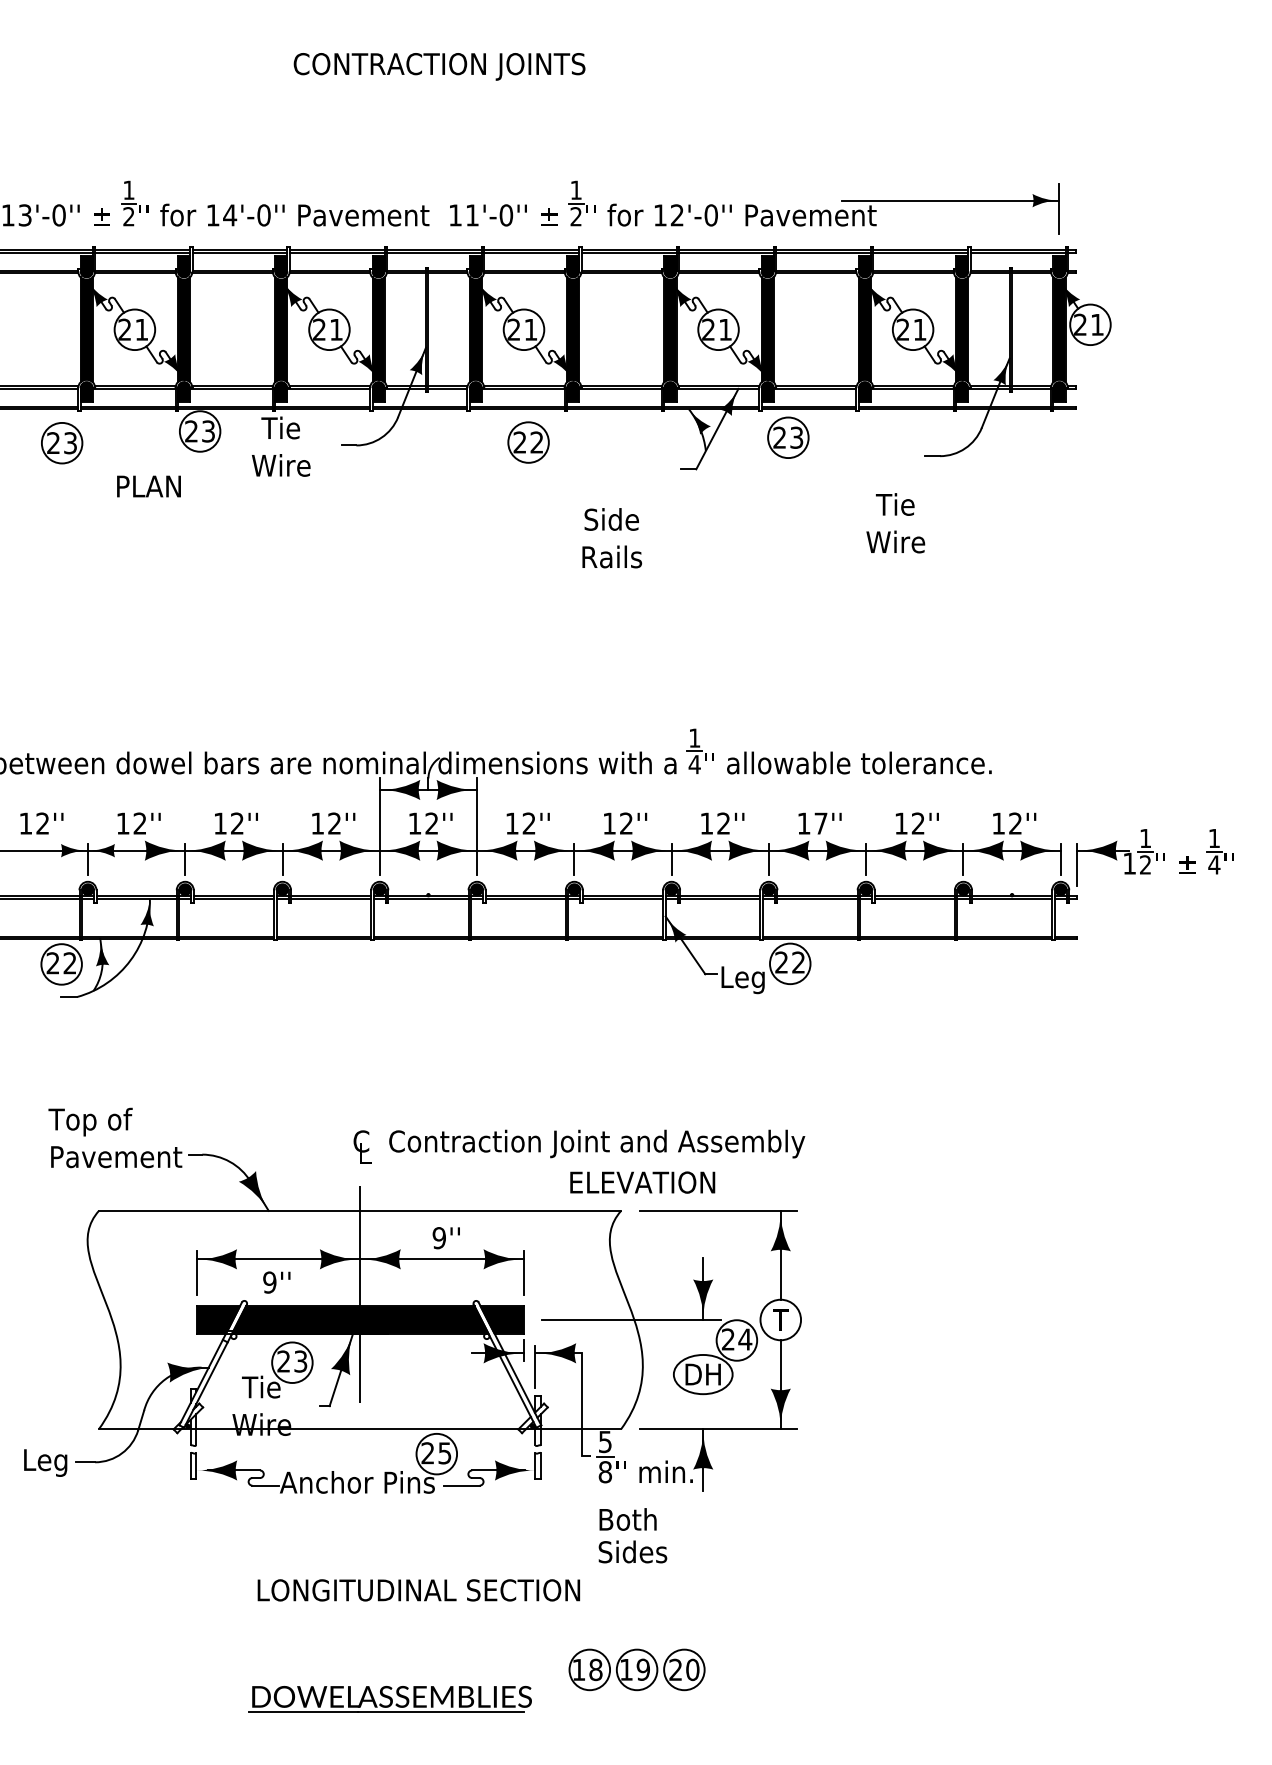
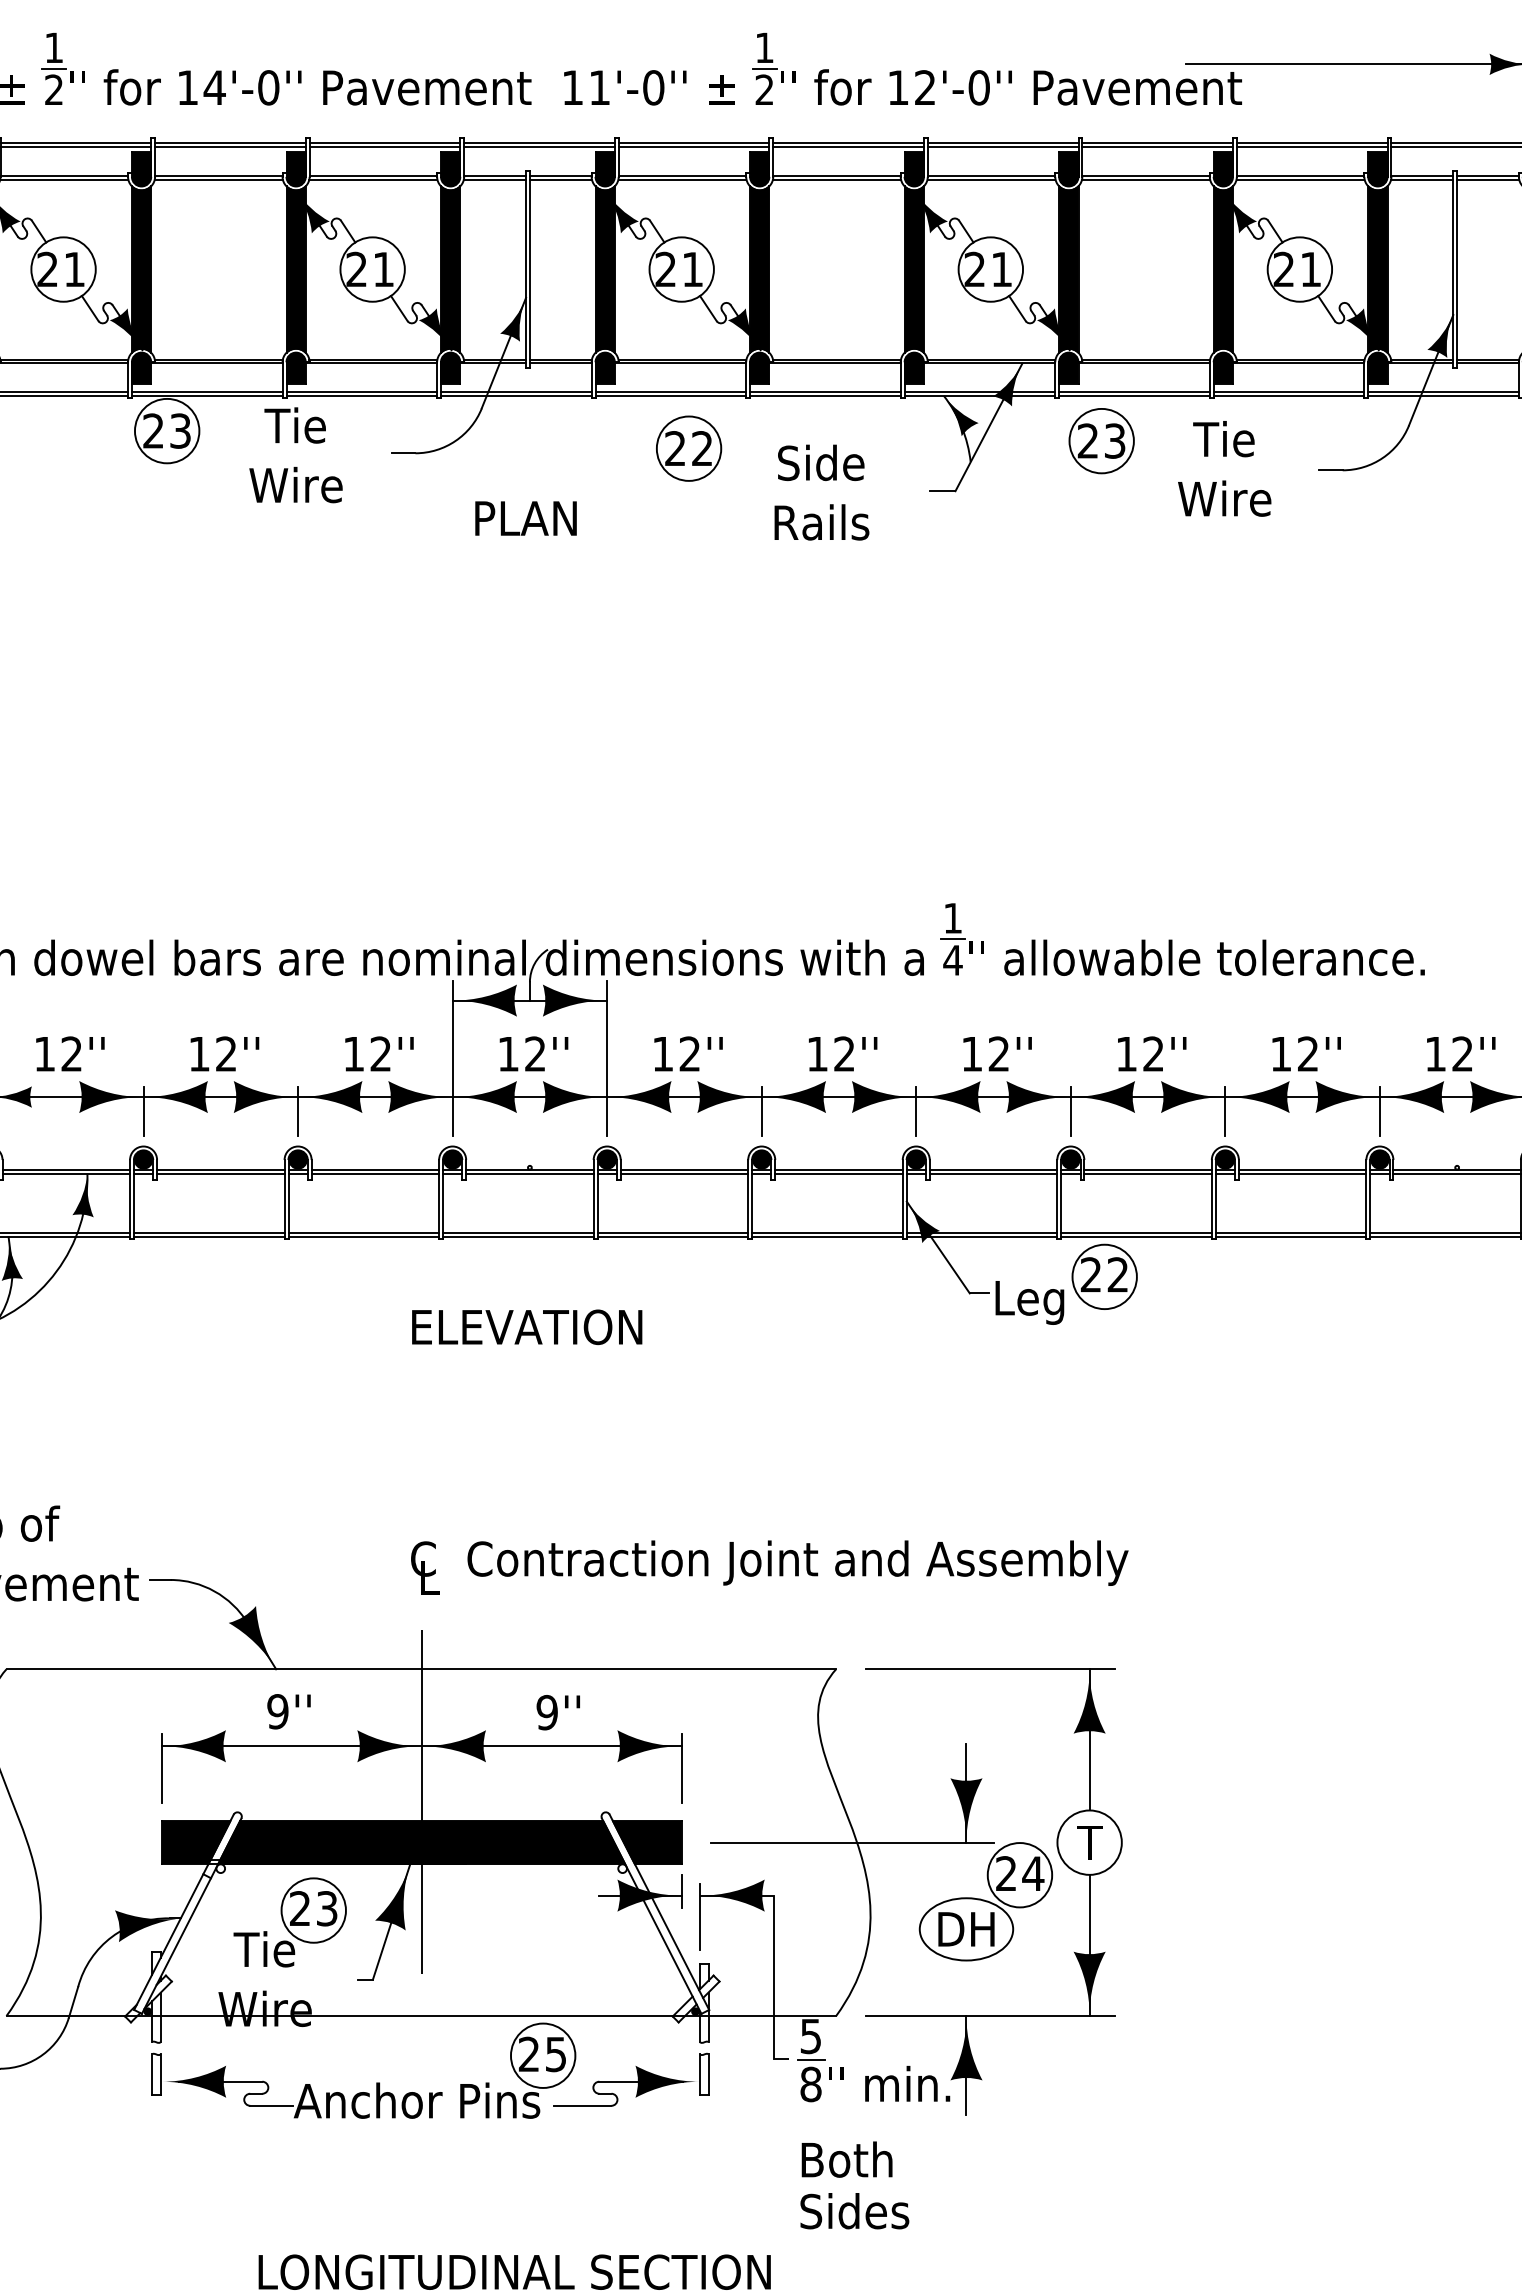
text: (148, 486) -> (525, 518), moved
text: (895, 523) -> (1224, 469), moved
text: (612, 538) -> (822, 493), moved
text: (820, 823) -> (1152, 1053), 17'' -> 12''
text: (642, 1182) -> (526, 1327), moved
text: (276, 1282) -> (288, 1711), moved

